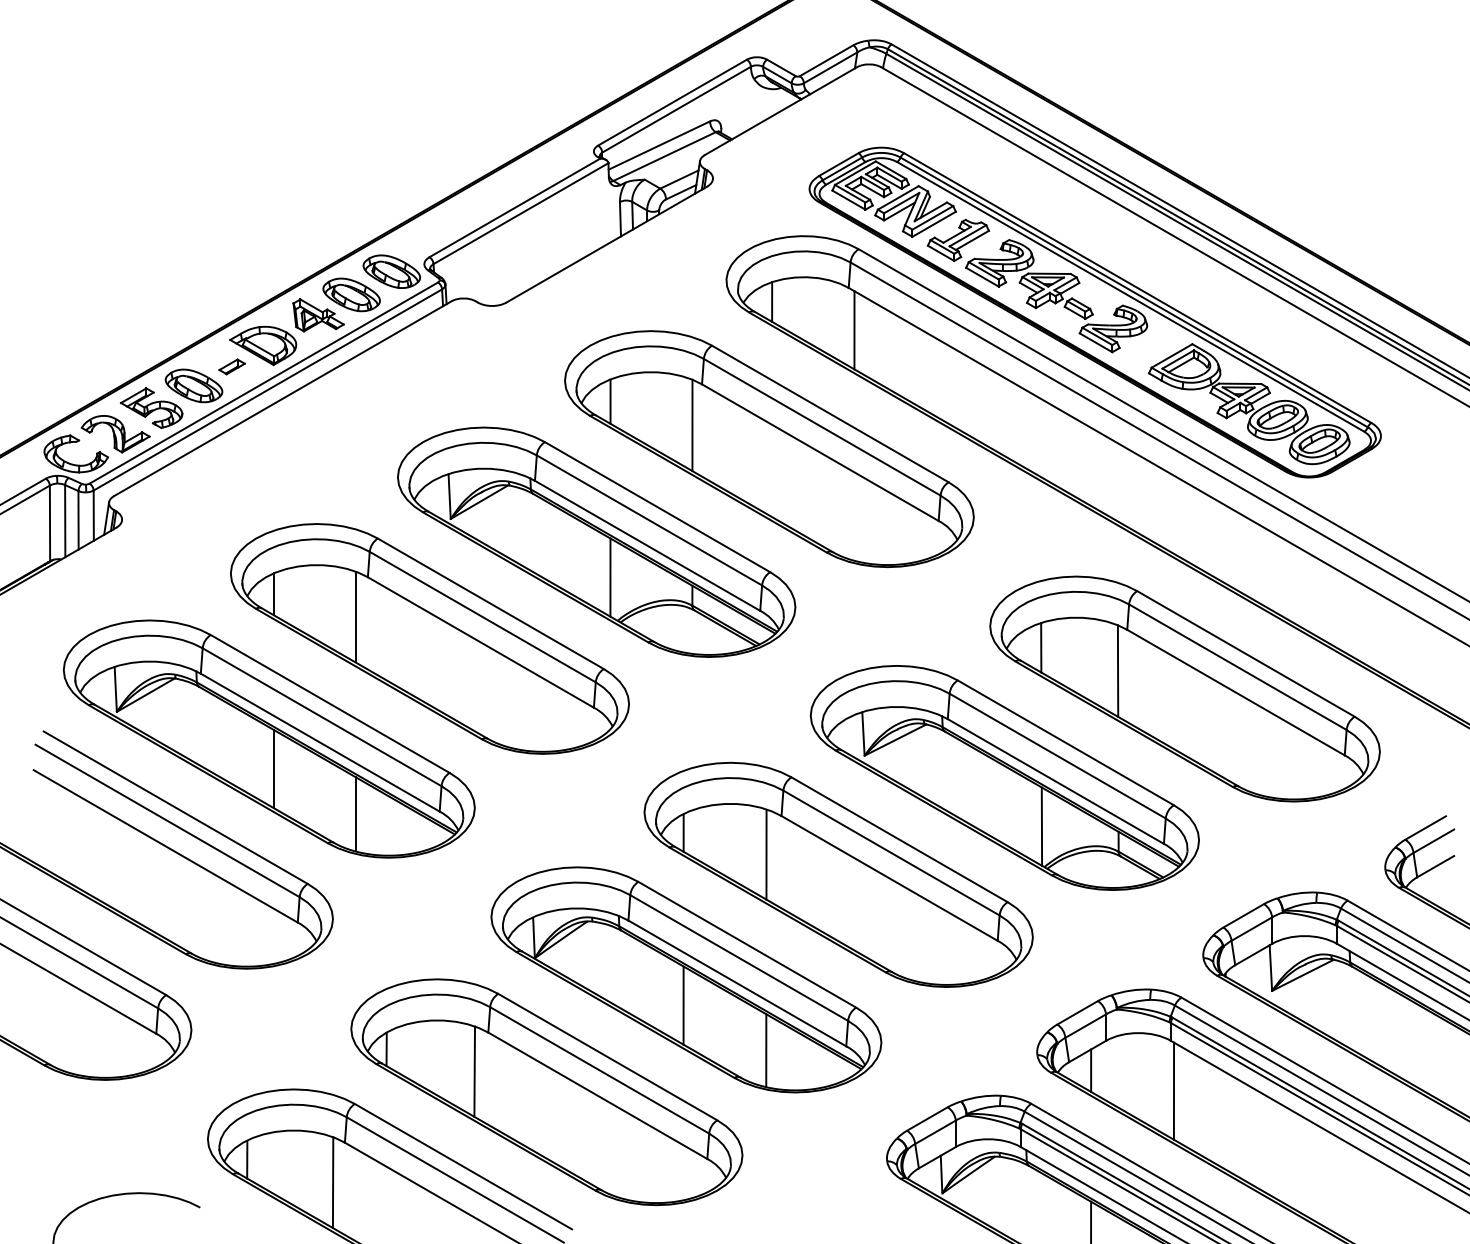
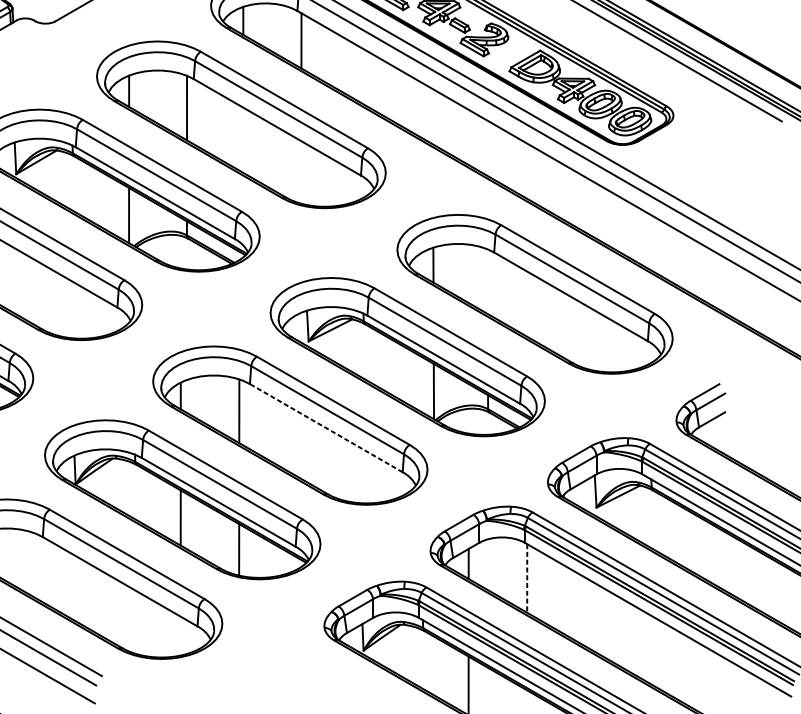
line: (1117, 670) -> (487, 281), removed
line: (889, 878) -> (326, 428), solid -> dashed
line: (474, 1071) -> (33, 564), removed
line: (1174, 1091) -> (527, 578), solid -> dashed

